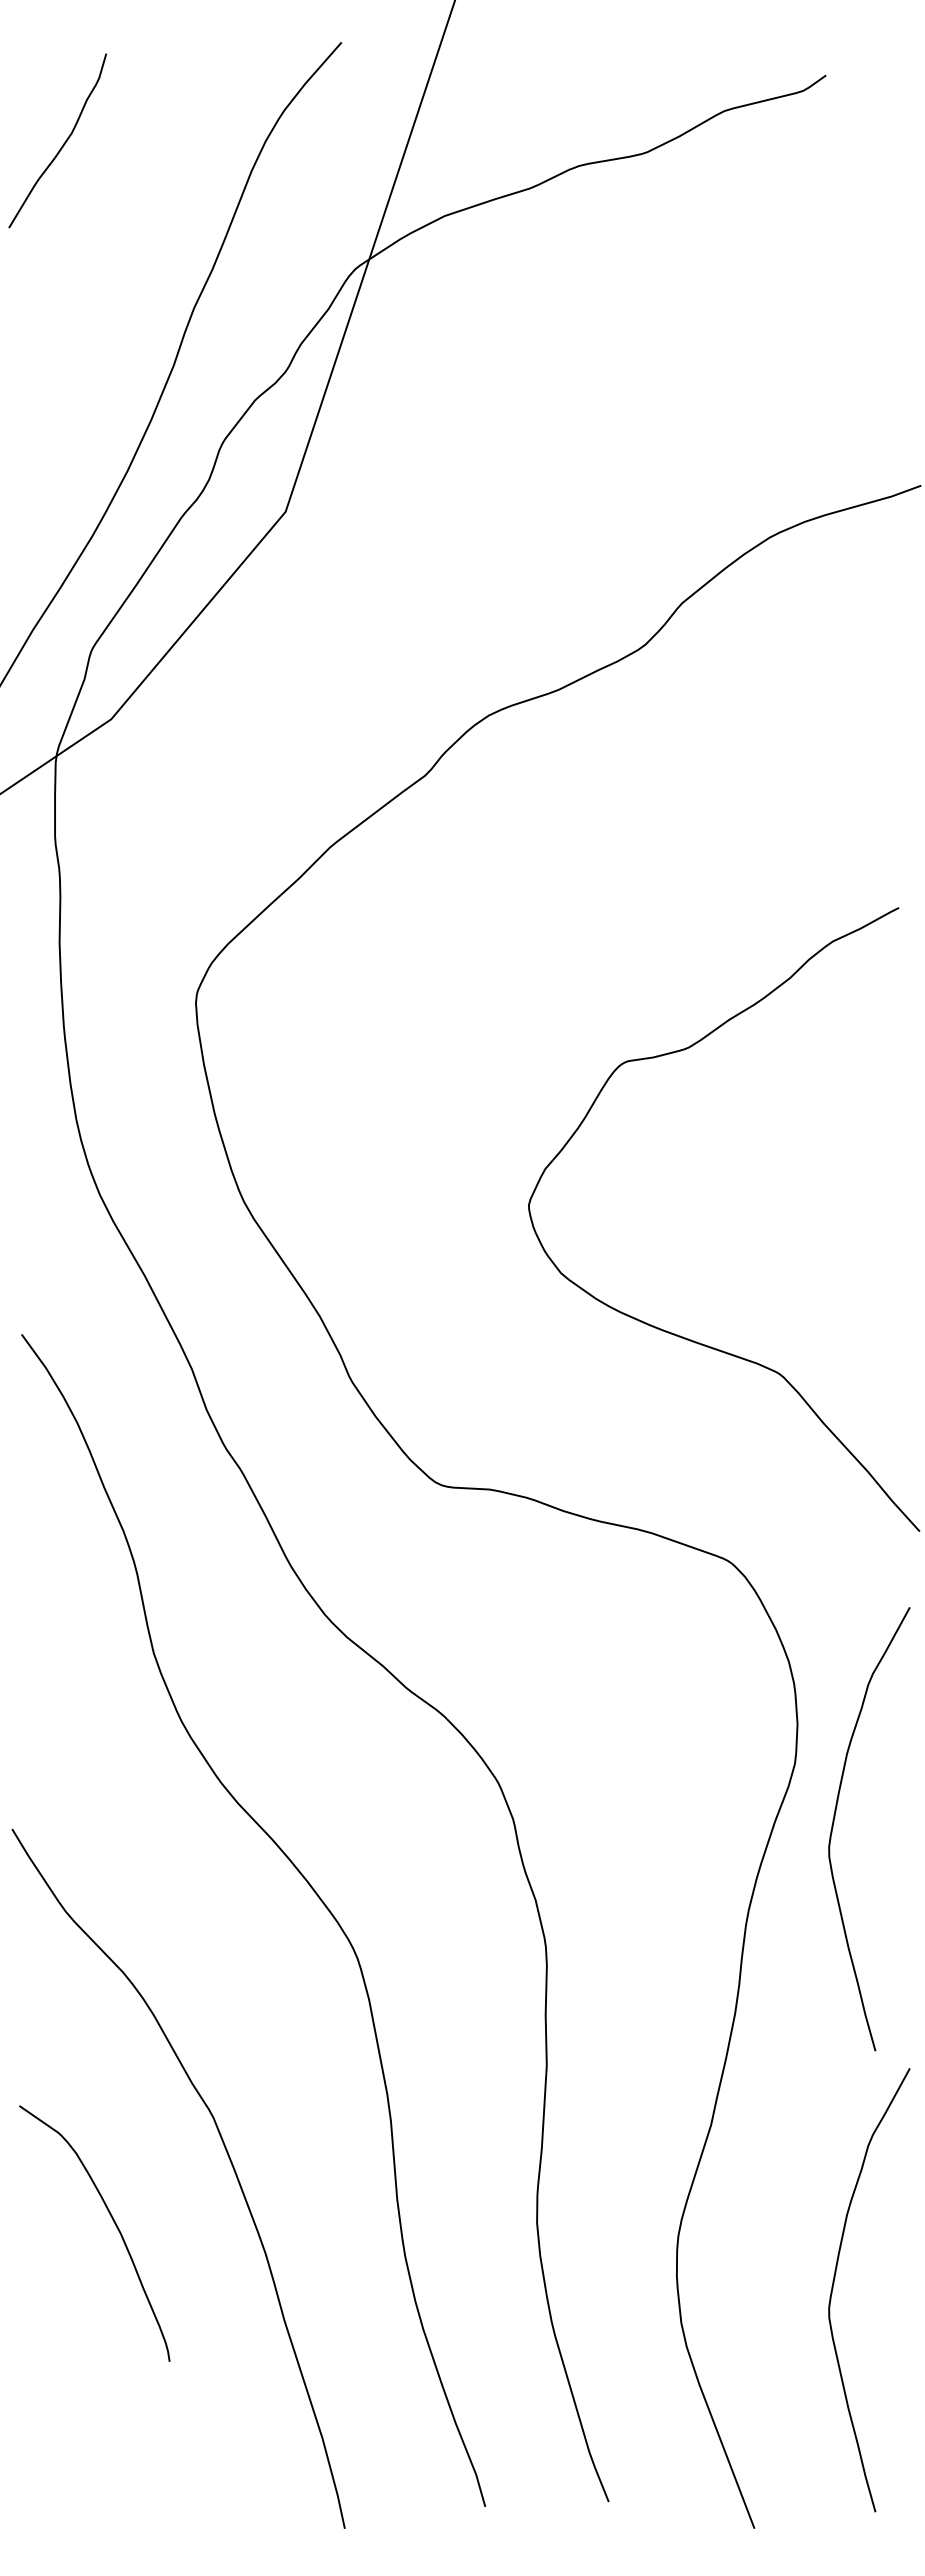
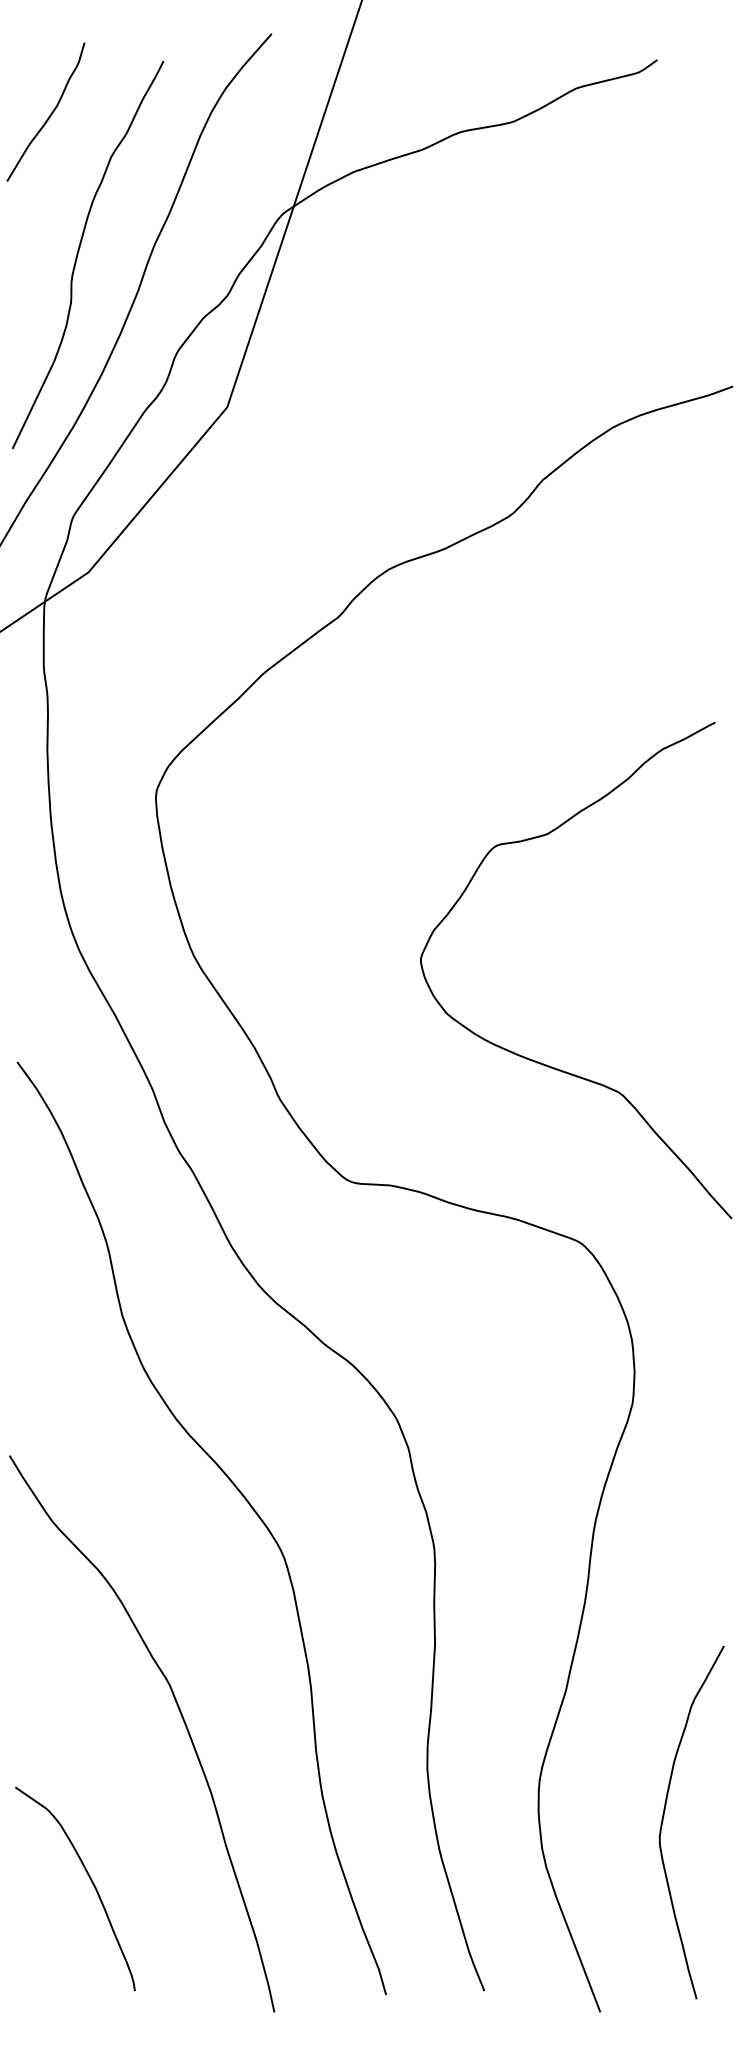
curve: (99, 316) -> (79, 251), added
curve: (834, 1822) -> (664, 1450), removed
curve: (114, 2224) -> (91, 1881), moved

